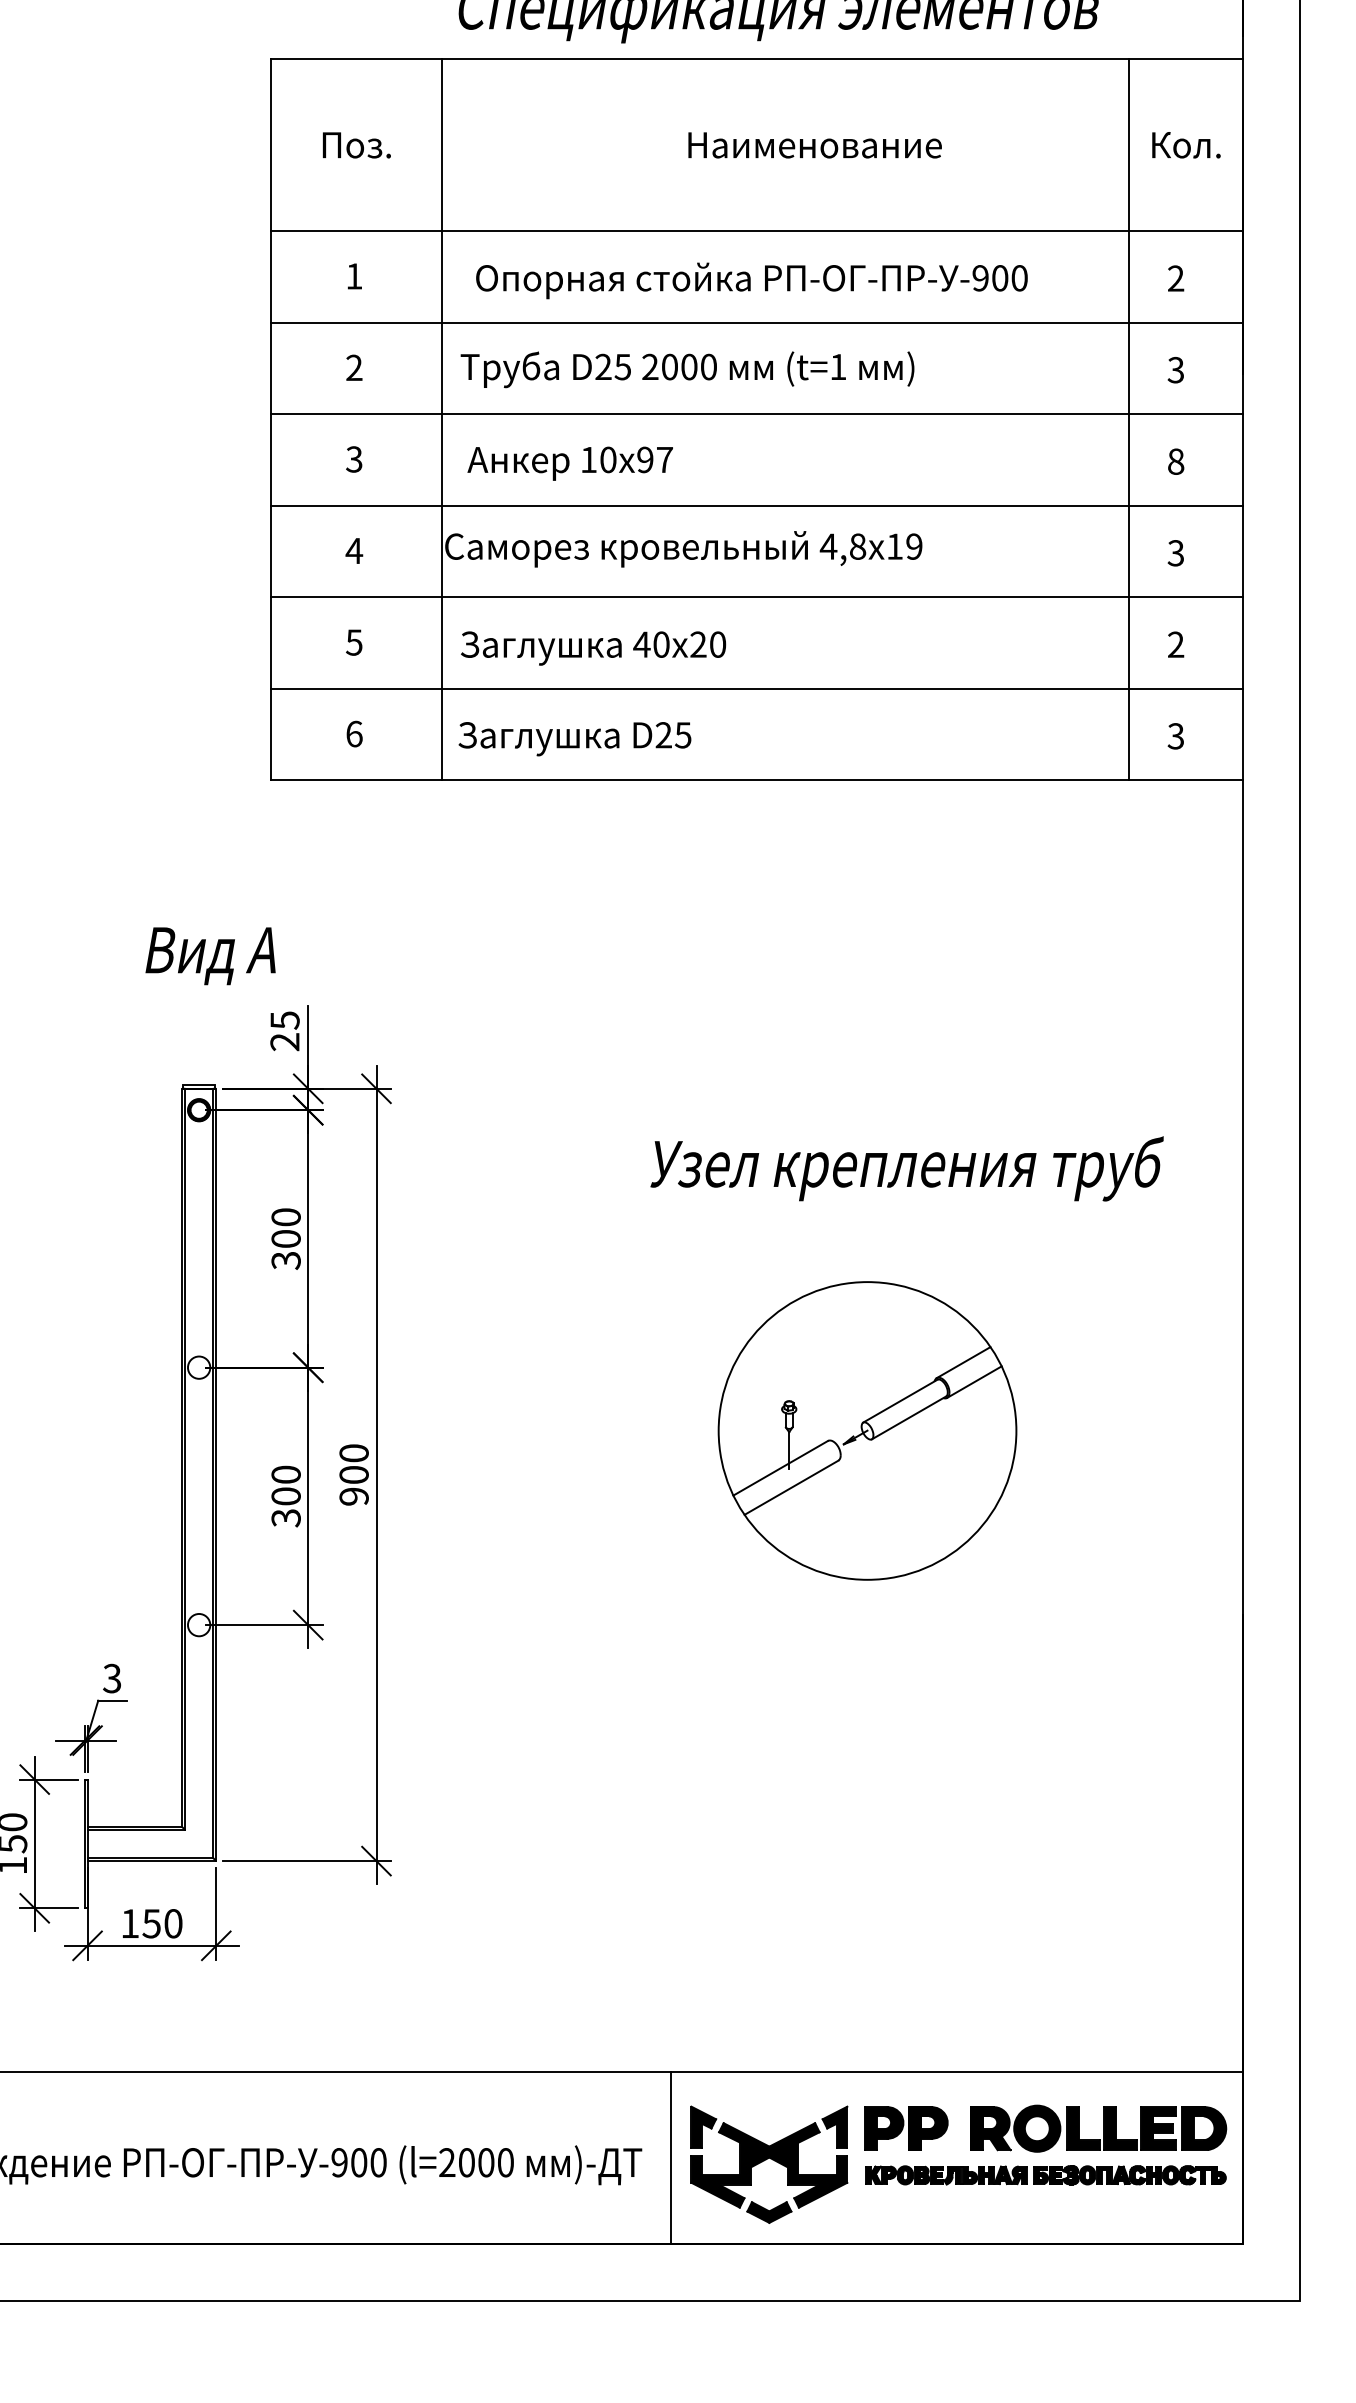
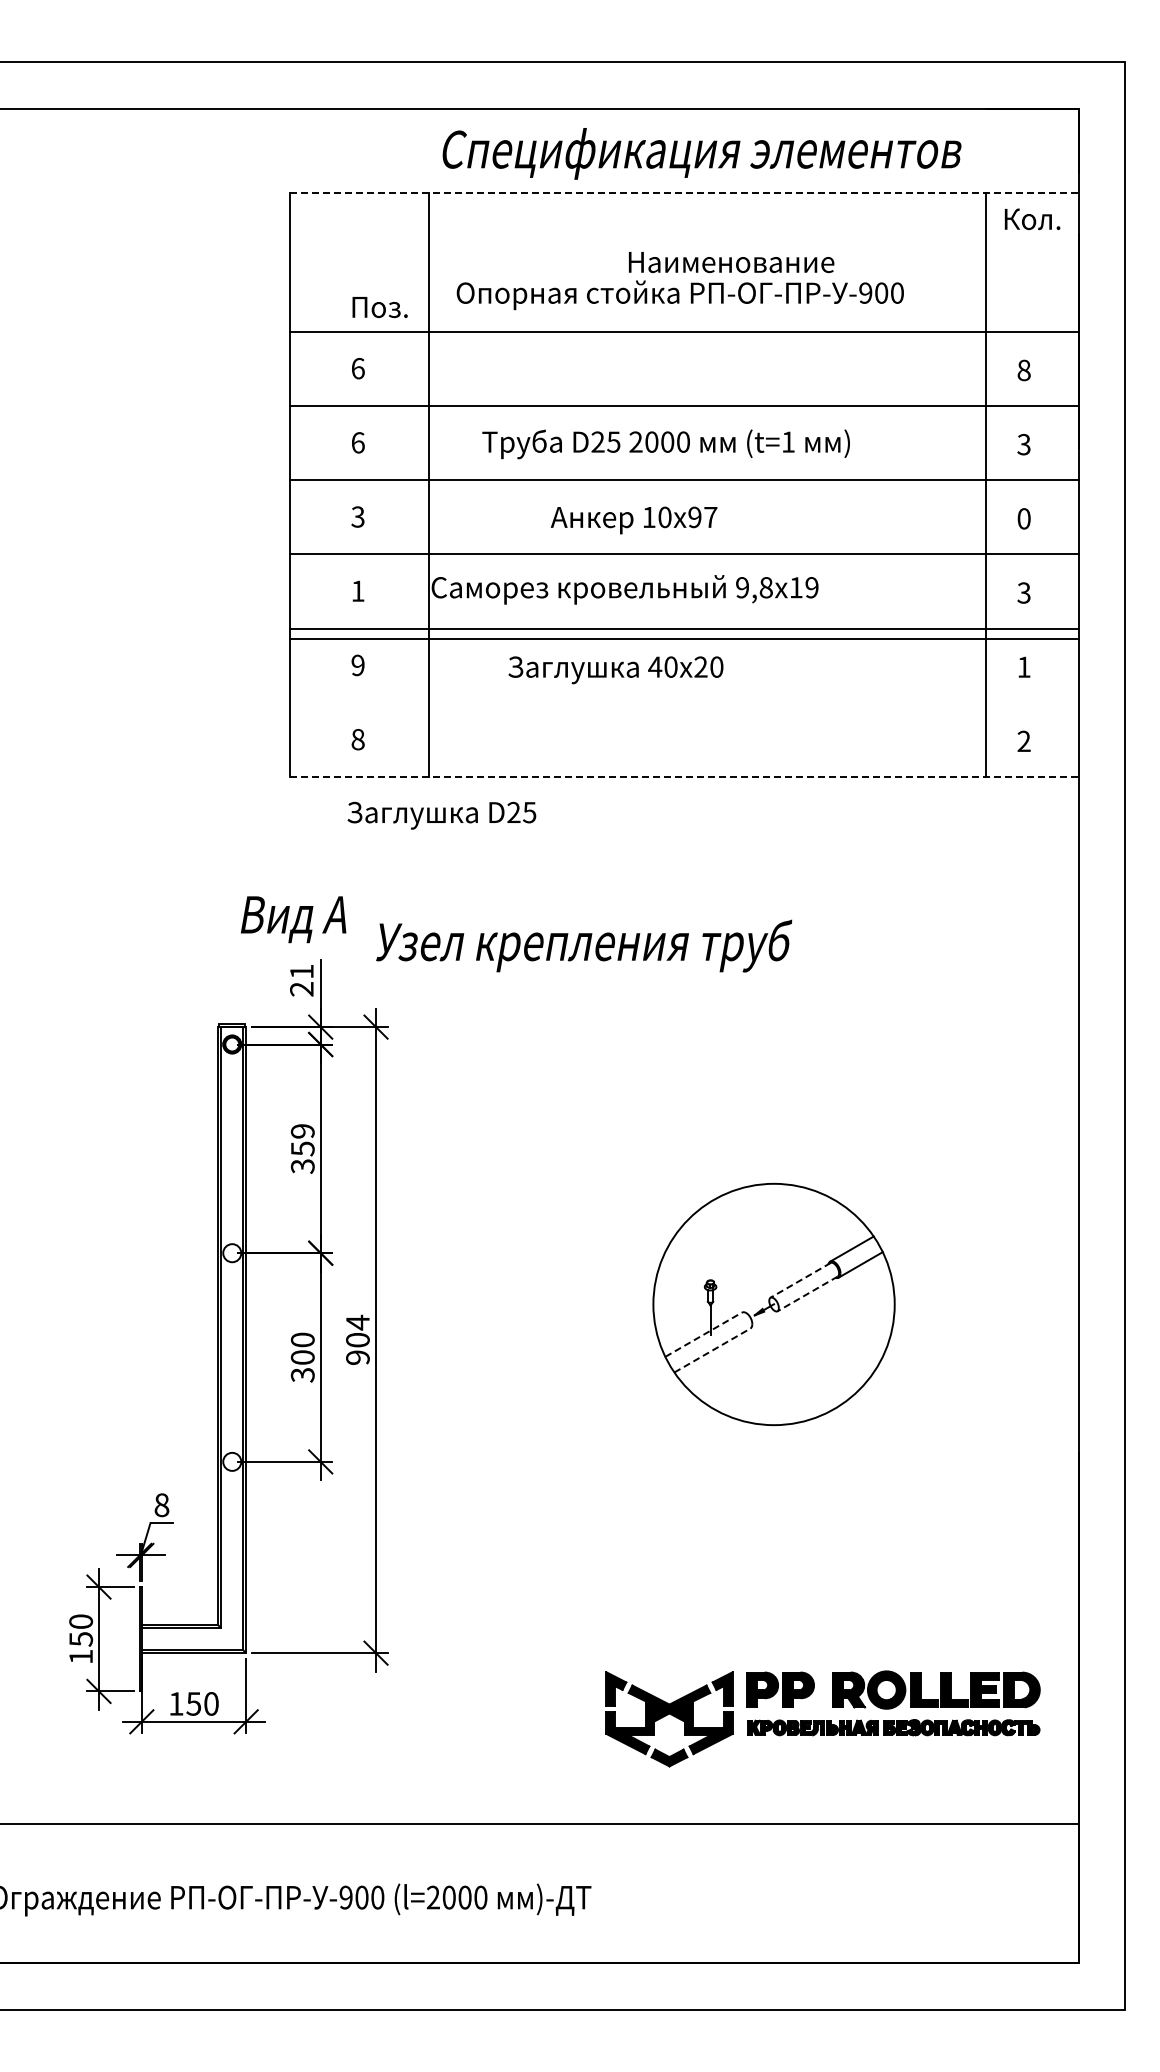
line: (757, 59) -> (684, 192), solid -> dashed
text: (356, 145) -> (379, 307), moved
text: (1186, 145) -> (1032, 219), moved
text: (354, 276) -> (358, 368), 1 -> 6
text: (1175, 278) -> (1023, 370), 2 -> 8
text: (750, 281) -> (679, 295), moved
text: (353, 367) -> (357, 442), 2 -> 6
text: (686, 369) -> (665, 444), moved
text: (1175, 461) -> (1023, 518), 8 -> 0
text: (569, 463) -> (633, 520), moved
text: (828, 546) -> (742, 587), 4,8 -> 9,8
text: (354, 550) -> (358, 590), 4 -> 1
text: (353, 642) -> (357, 665), 5 -> 9
text: (1175, 643) -> (1023, 666), 2 -> 1
text: (592, 648) -> (615, 670), moved
line: (757, 688) -> (684, 638), moved
text: (353, 733) -> (357, 739), 6 -> 8
text: (1175, 736) -> (1023, 741), 3 -> 2
text: (574, 738) -> (441, 815), moved
line: (757, 780) -> (684, 777), solid -> dashed
text: (210, 955) -> (293, 919), moved
text: (284, 1020) -> (301, 971), 25 -> 21
text: (907, 1168) -> (584, 945), moved
text: (285, 1228) -> (302, 1140), 300 -> 359
line: (900, 1401) -> (800, 1280), solid -> dashed
line: (908, 1417) -> (807, 1293), solid -> dashed
text: (353, 1453) -> (357, 1322), 900 -> 904
line: (781, 1467) -> (704, 1334), solid -> dashed
line: (791, 1487) -> (712, 1350), solid -> dashed
text: (111, 1678) -> (161, 1505), 3 -> 8
line: (670, 2157) -> (614, 1893), removed
part: (958, 2163) -> (822, 1718), moved

